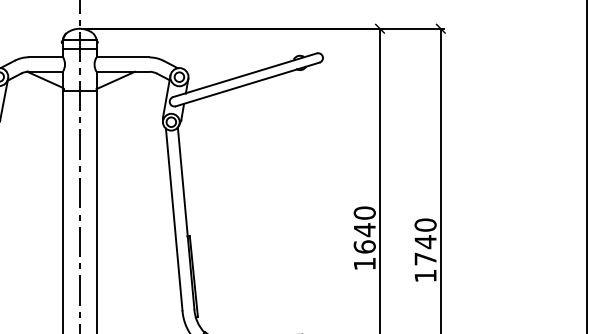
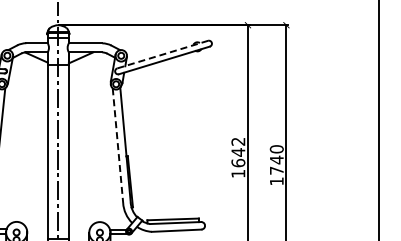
line: (246, 75) -> (163, 54), solid -> dashed
text: (364, 212) -> (238, 141), 1640 -> 1642
line: (173, 219) -> (117, 145), solid -> dashed

